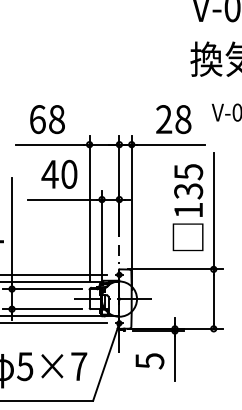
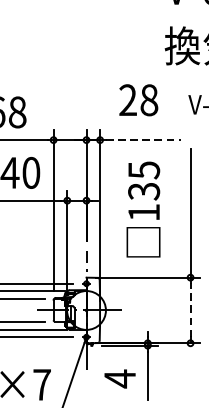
text: (173, 119) -> (138, 100), moved
line: (171, 144) -> (143, 139), solid -> dashed
text: (187, 207) -> (142, 209), moved
line: (213, 298) -> (190, 309), solid -> dashed
text: (149, 360) -> (119, 378), 5 -> 4

